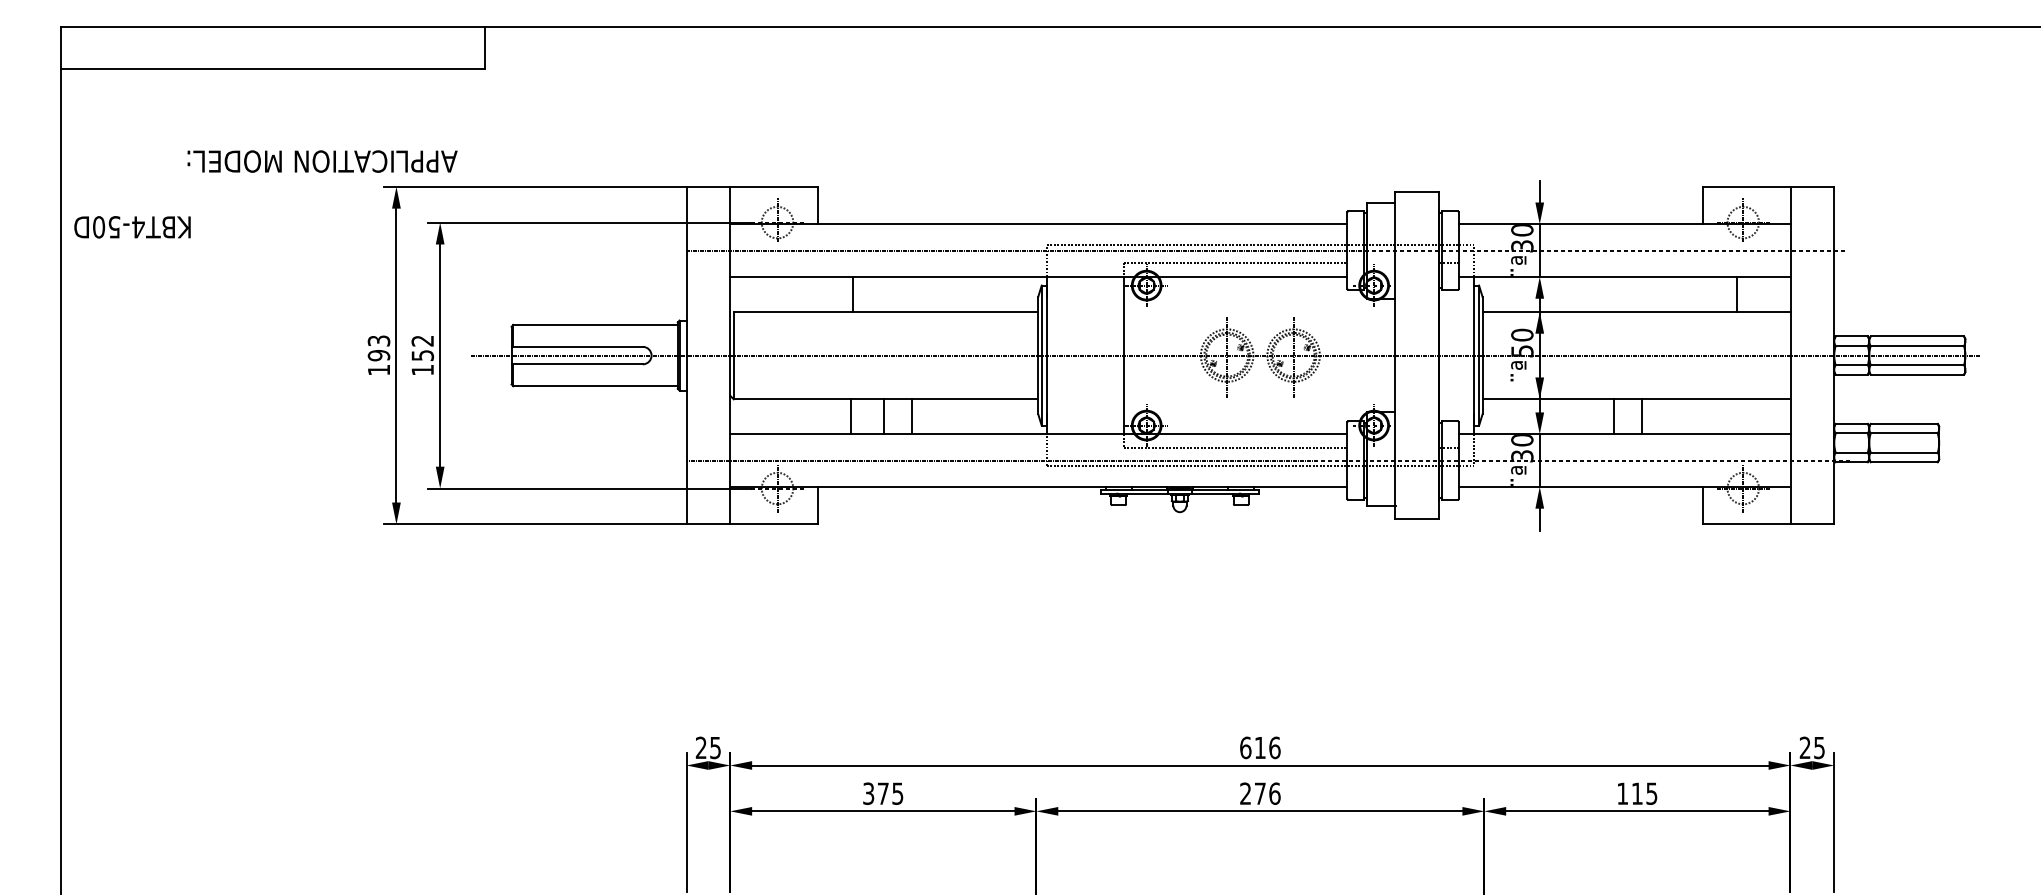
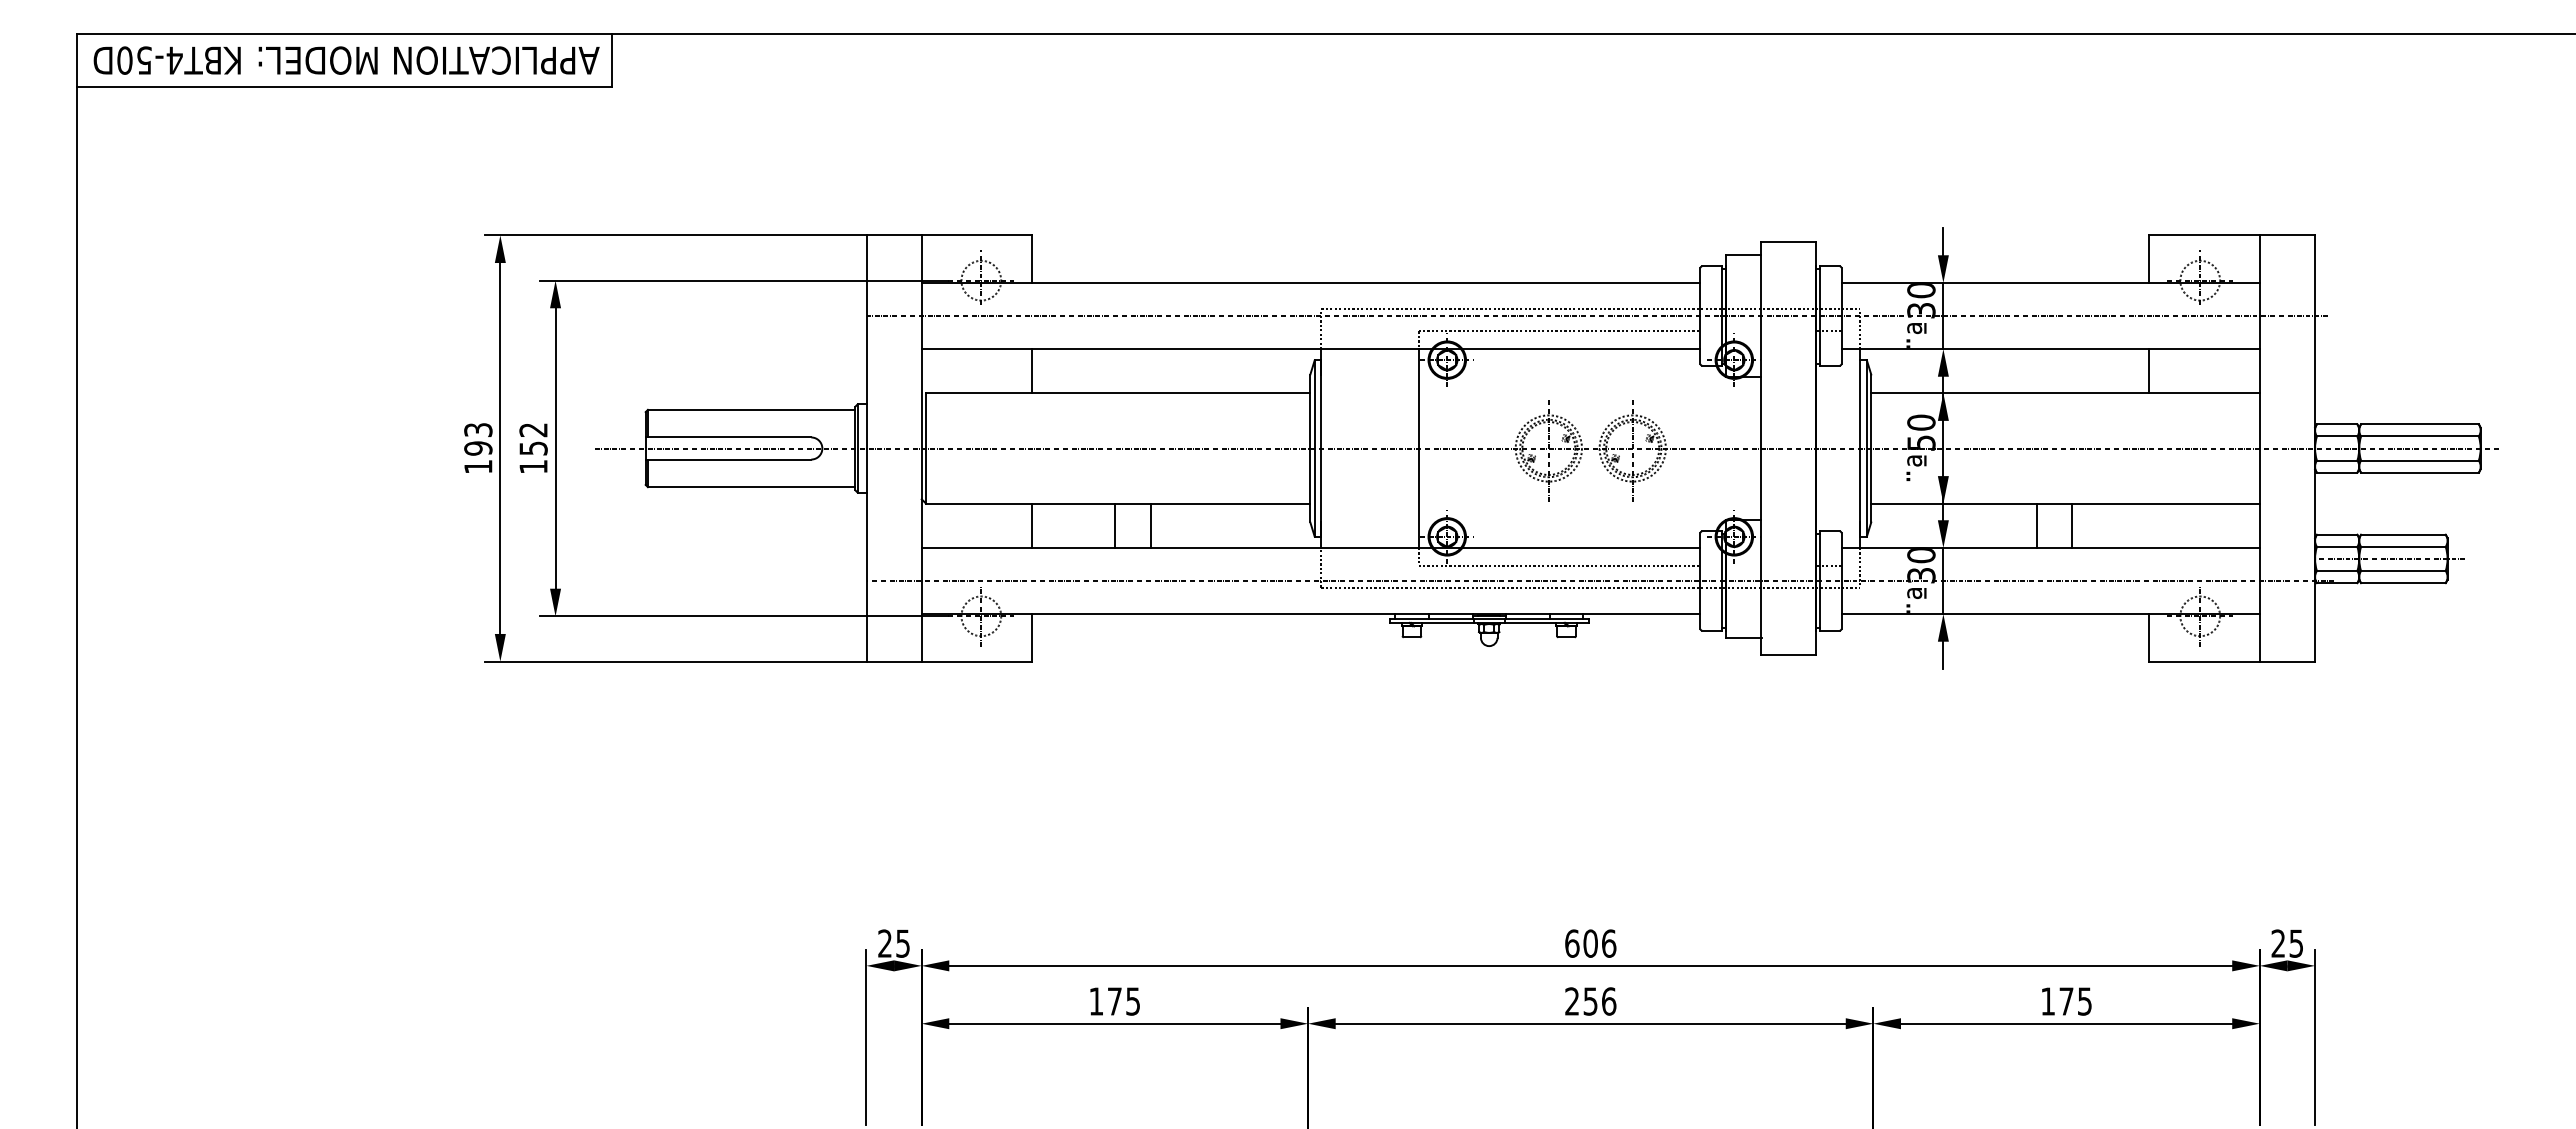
text: (322, 161) -> (428, 60), moved
text: (131, 227) -> (166, 60), moved
line: (852, 294) -> (1032, 371), moved
line: (1737, 294) -> (2149, 371), moved
line: (851, 416) -> (1032, 525), moved
line: (1895, 442) -> (2392, 558), added
text: (1260, 747) -> (1590, 943), 616 -> 606
text: (868, 793) -> (1096, 1001), 375 -> 175
text: (1260, 793) -> (1590, 1001), 276 -> 256
text: (1637, 793) -> (2066, 1001), 115 -> 175

